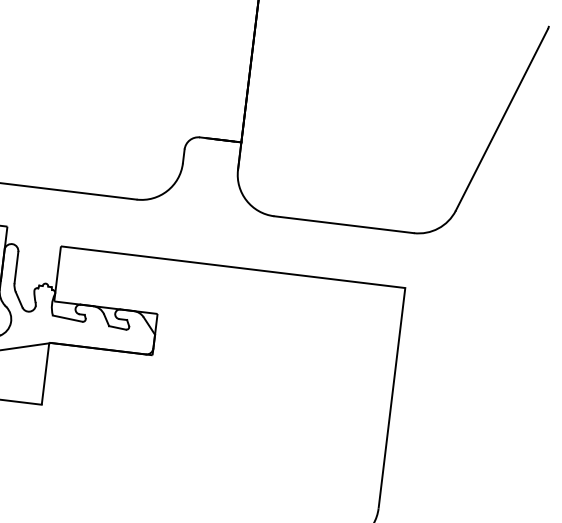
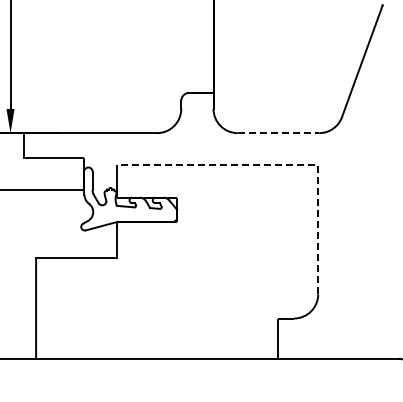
line: (344, 225) -> (278, 133), solid -> dashed
line: (344, 280) -> (282, 165), solid -> dashed

